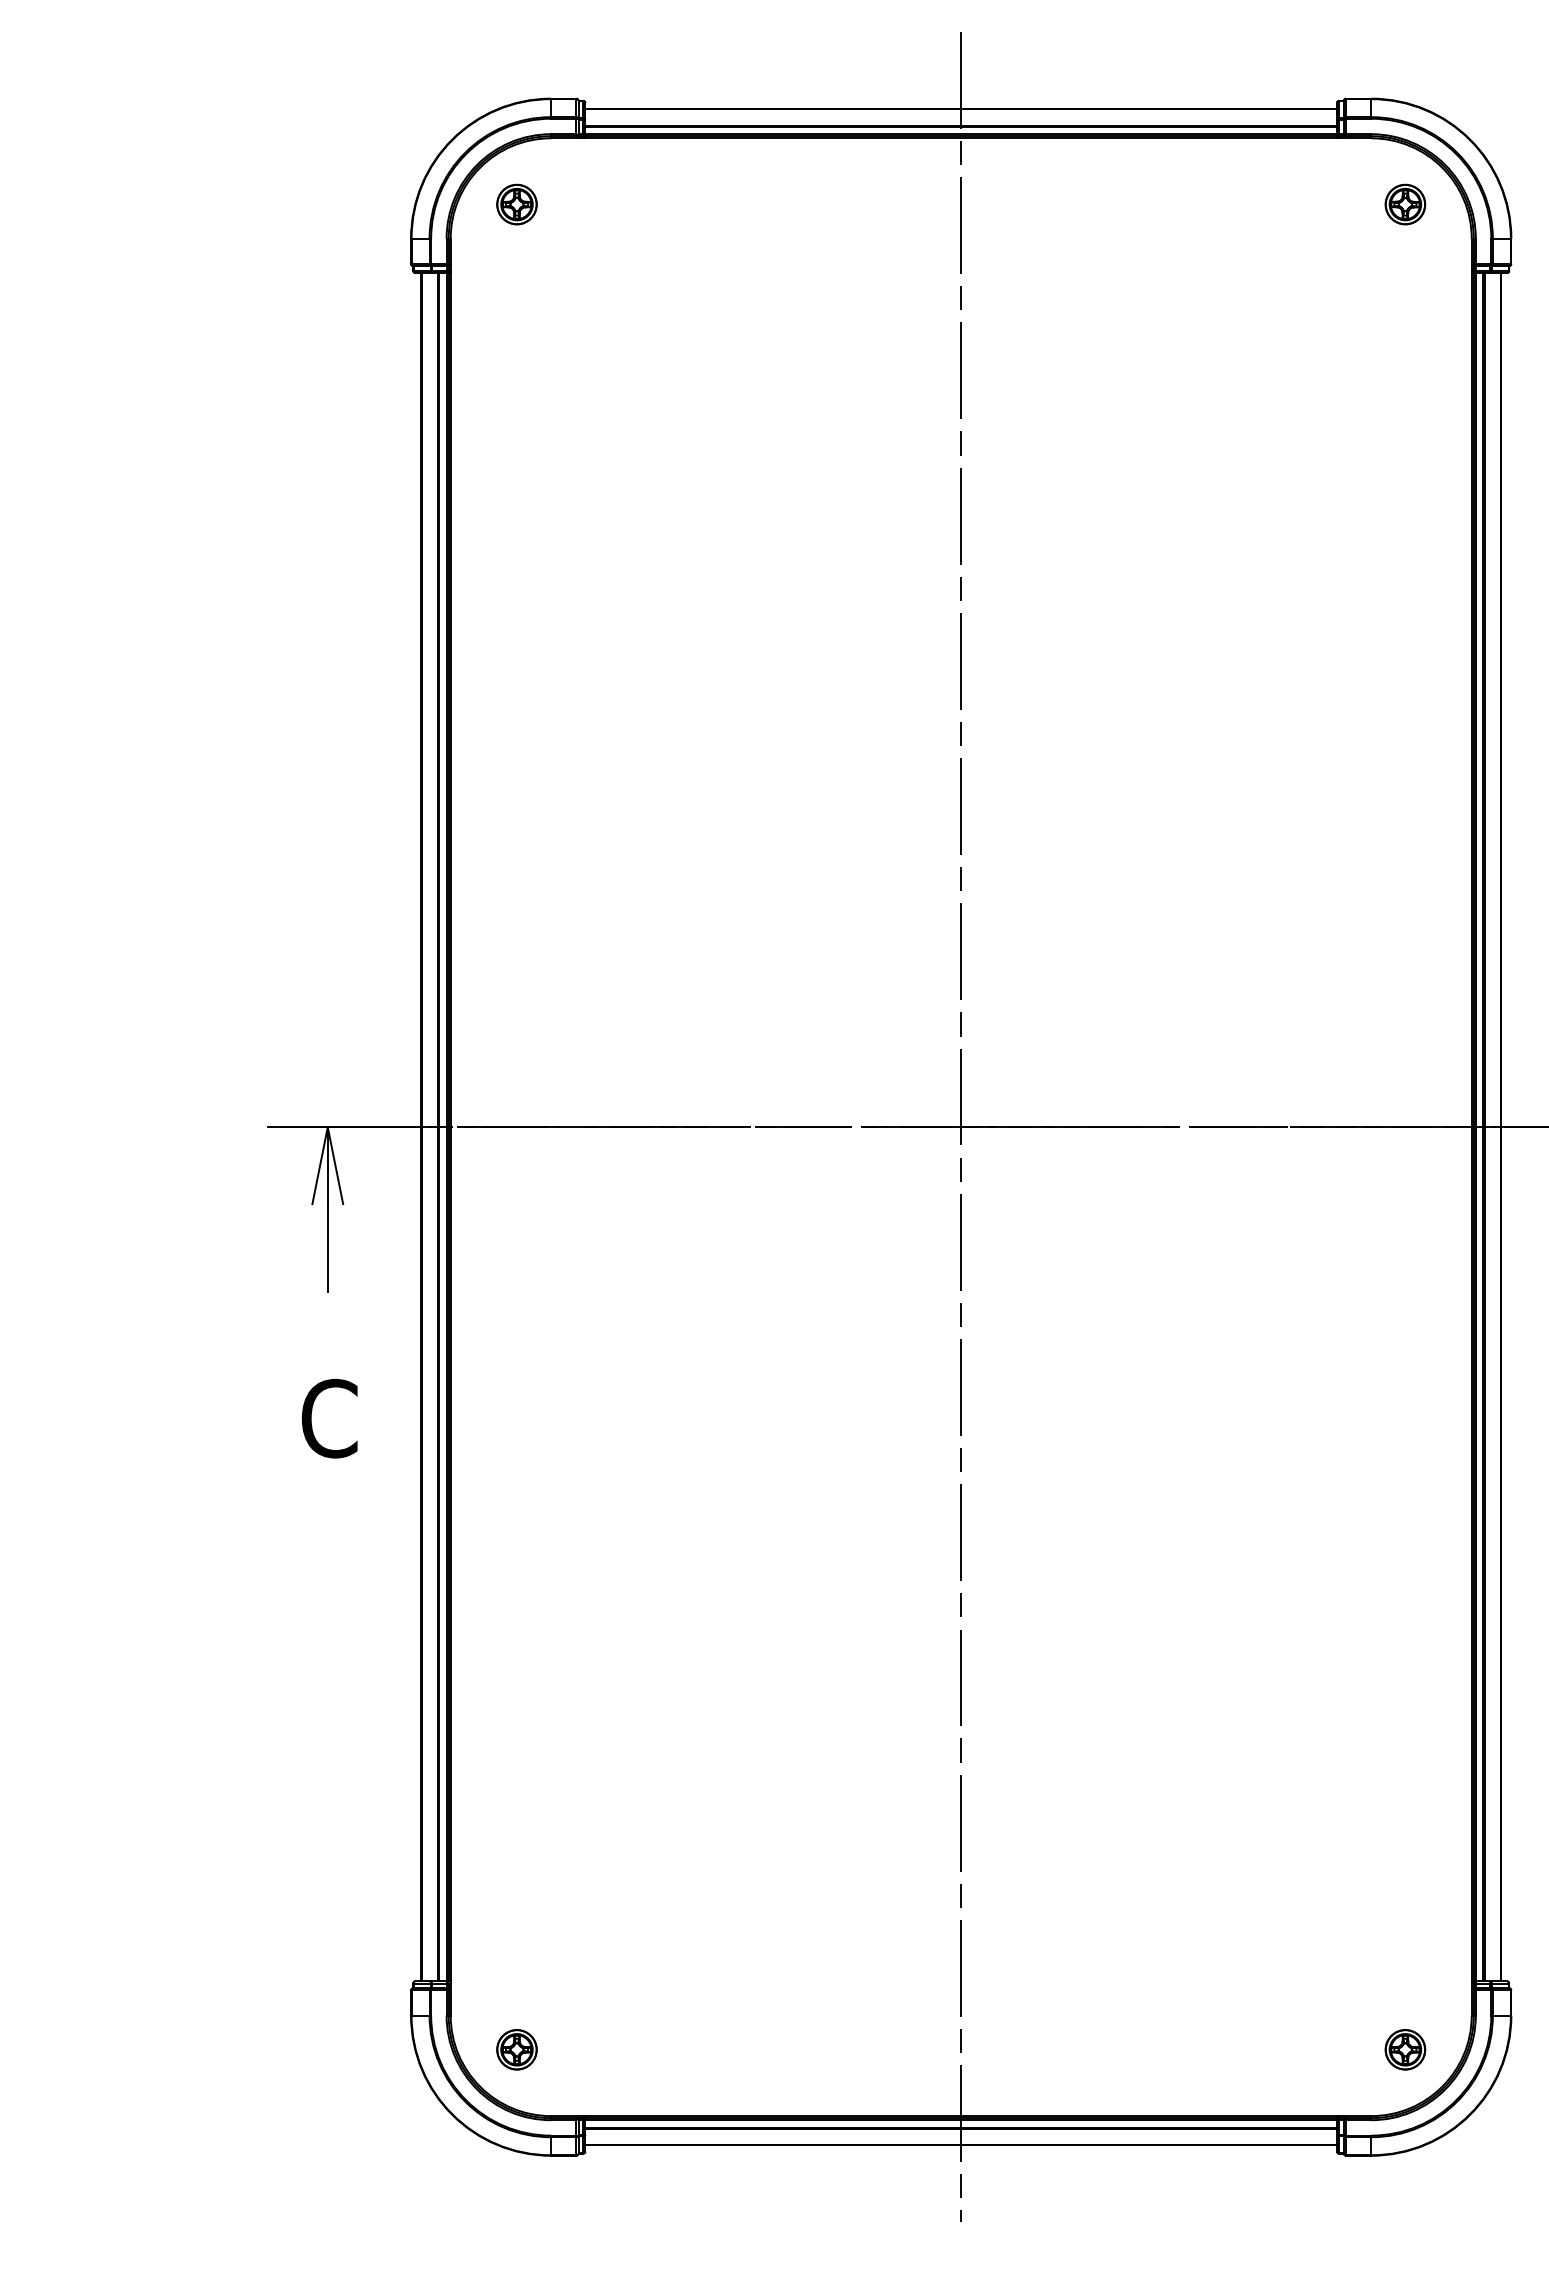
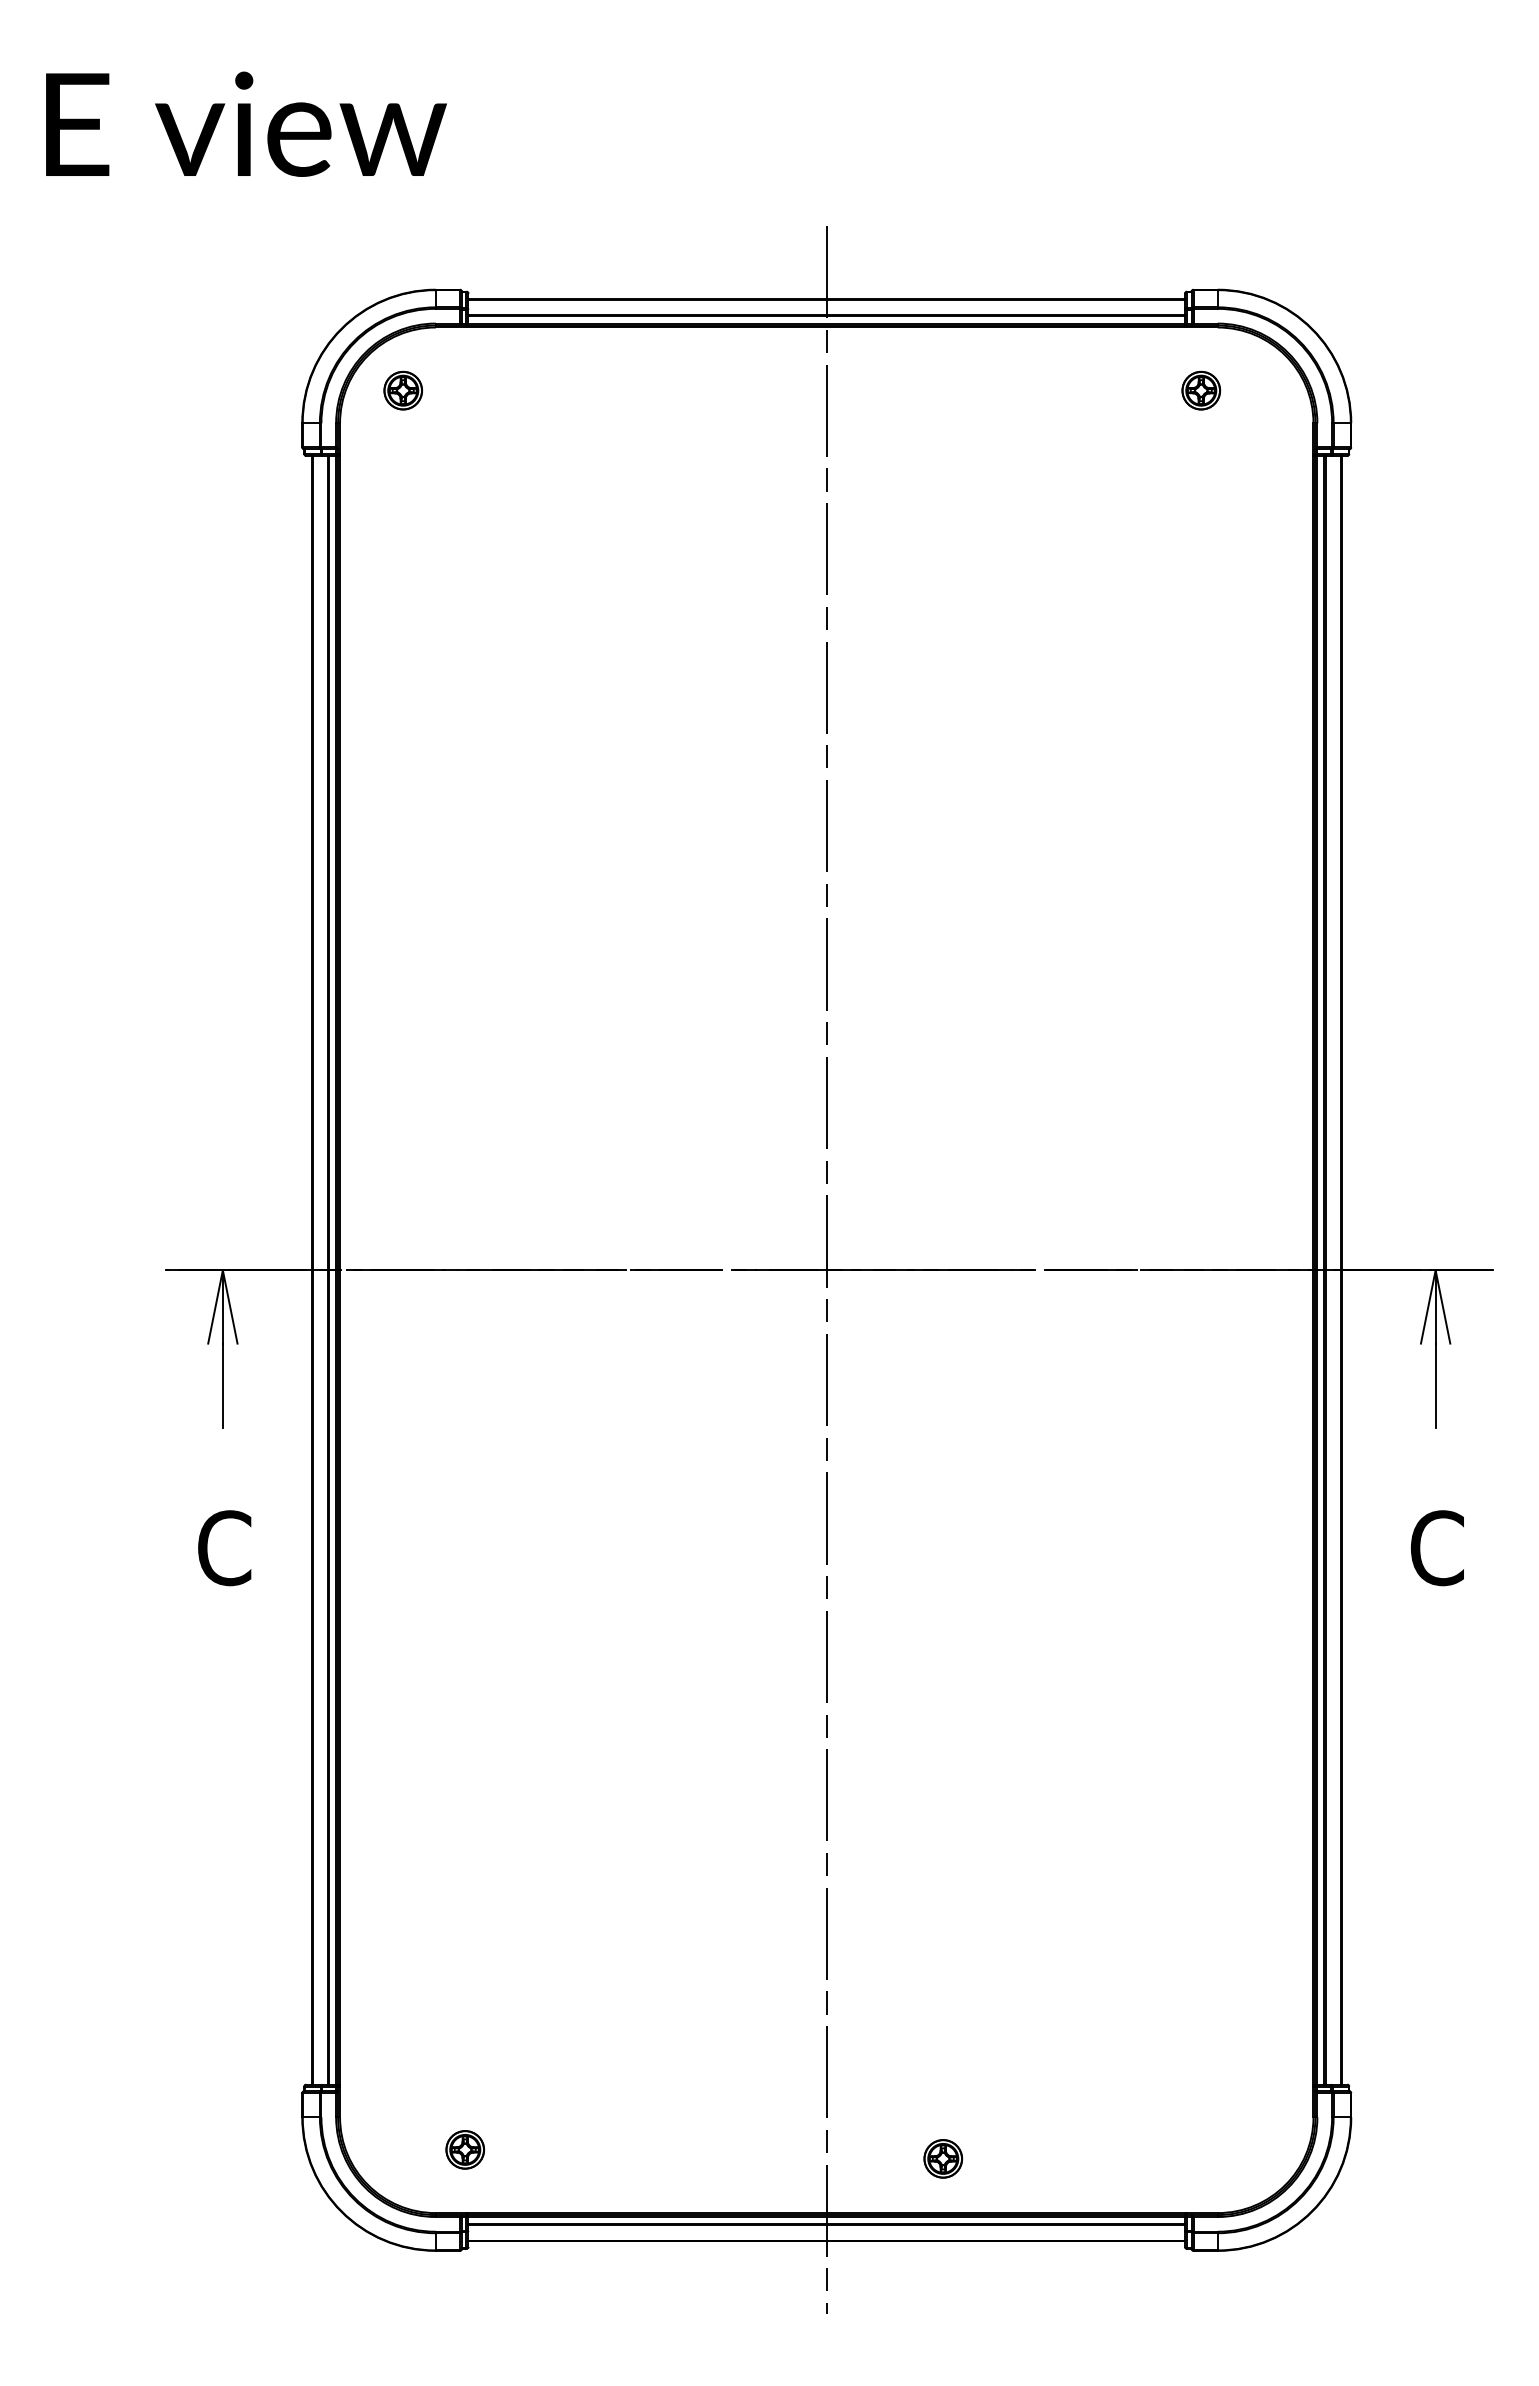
part: (1405, 204) -> (1201, 390), moved
part: (516, 2049) -> (464, 2149), moved
part: (1405, 2049) -> (943, 2158), moved

